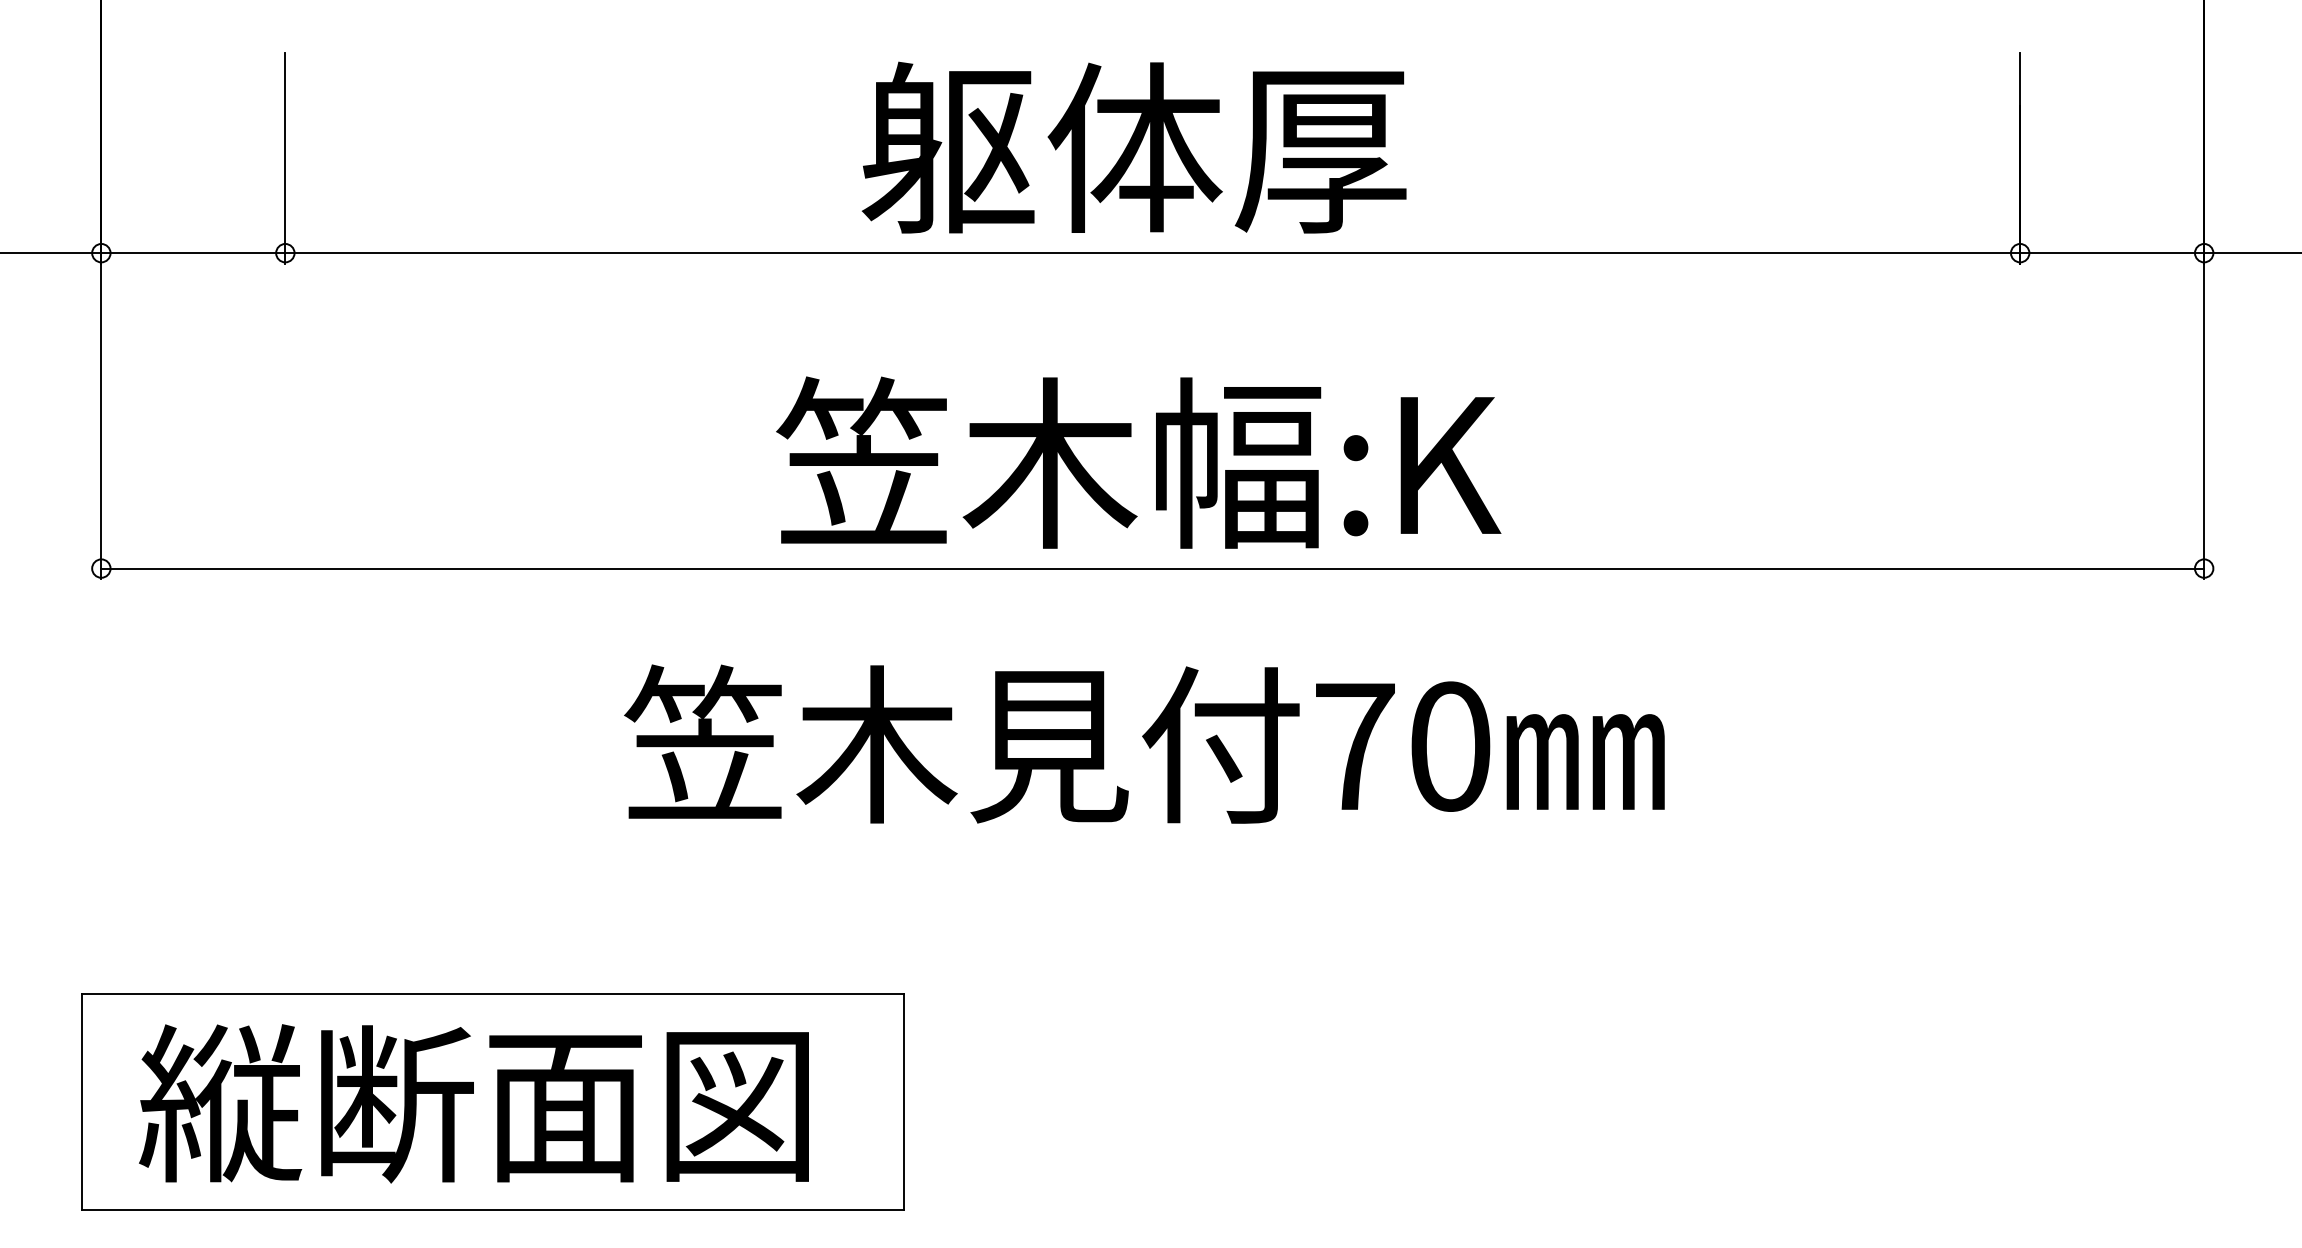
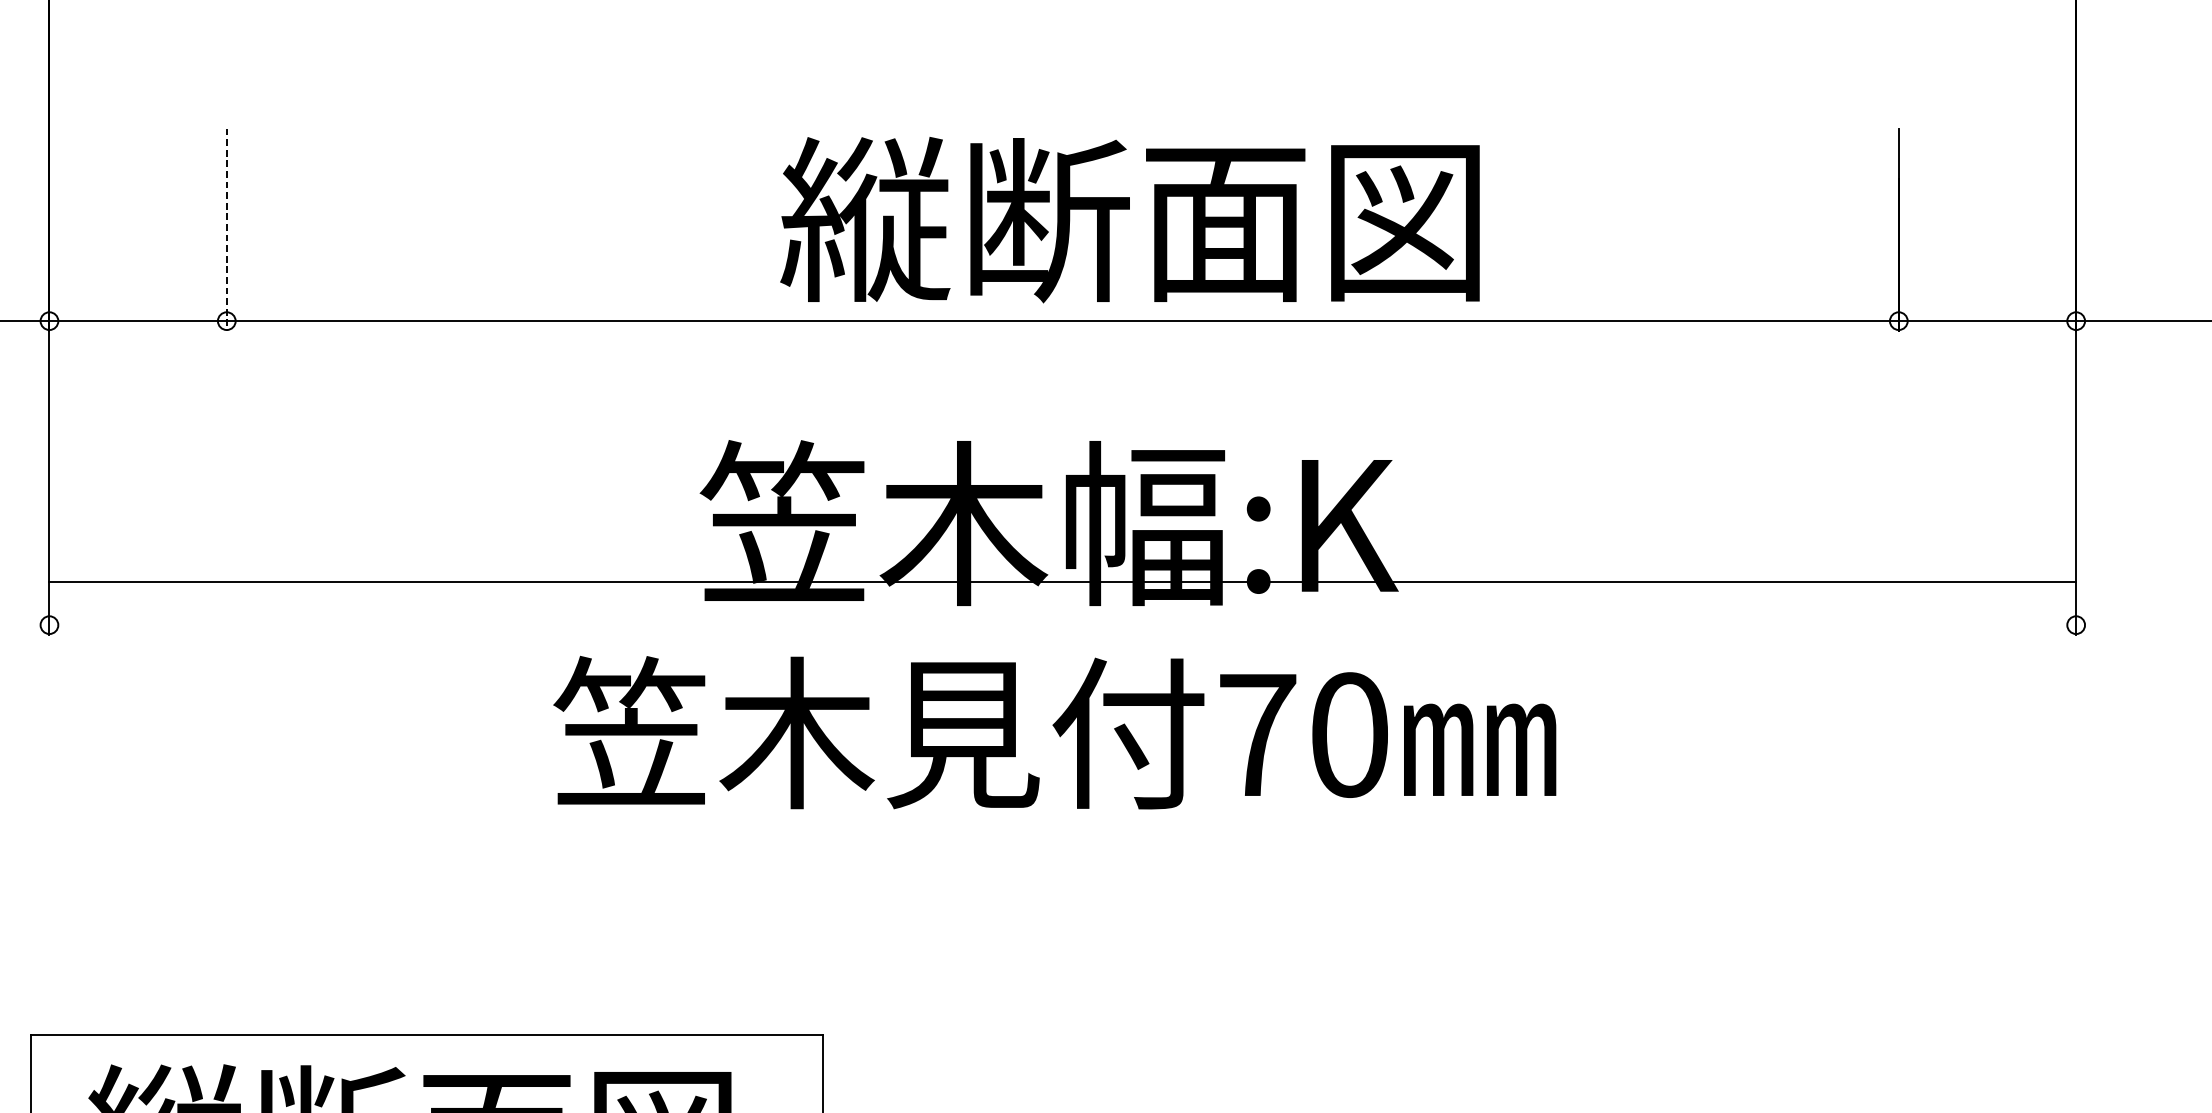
text: (1222, 147) -> (1130, 219), 躯体厚 -> 縦断面図
line: (285, 159) -> (226, 230), solid -> dashed
line: (1152, 568) -> (1062, 581), moved
text: (1144, 743) -> (1054, 732), moved

